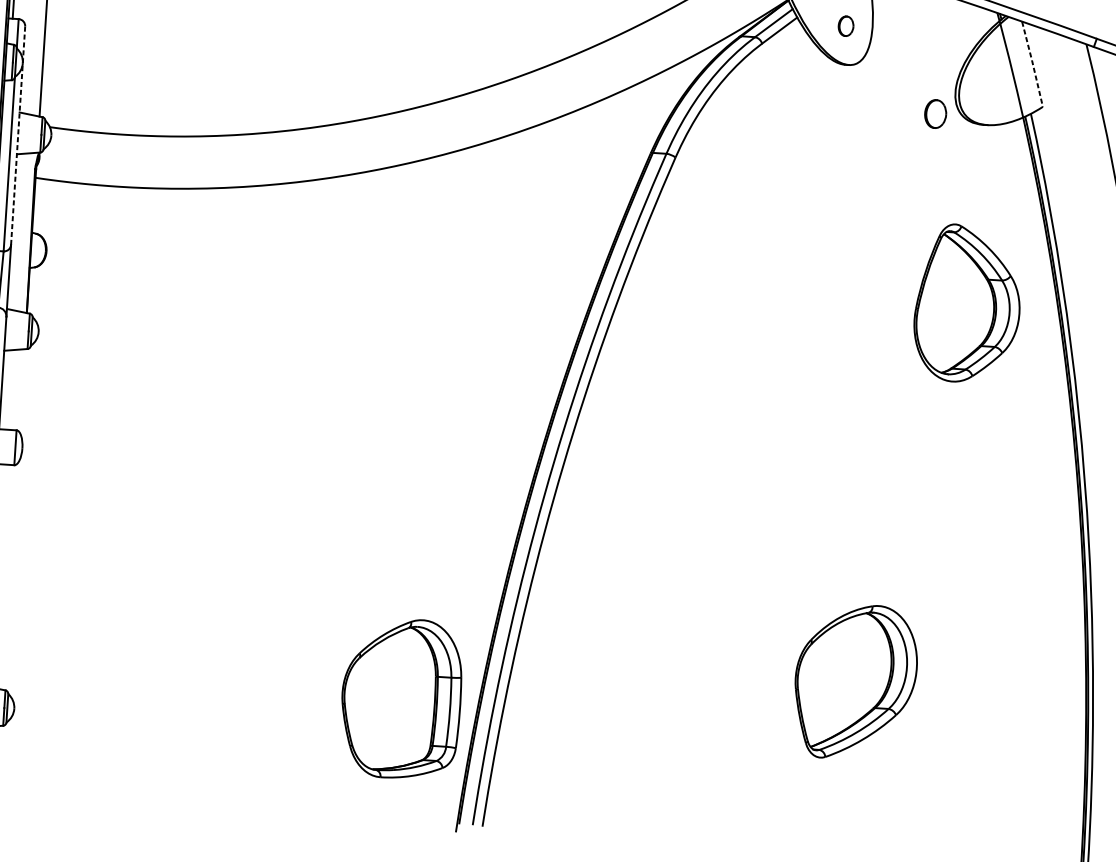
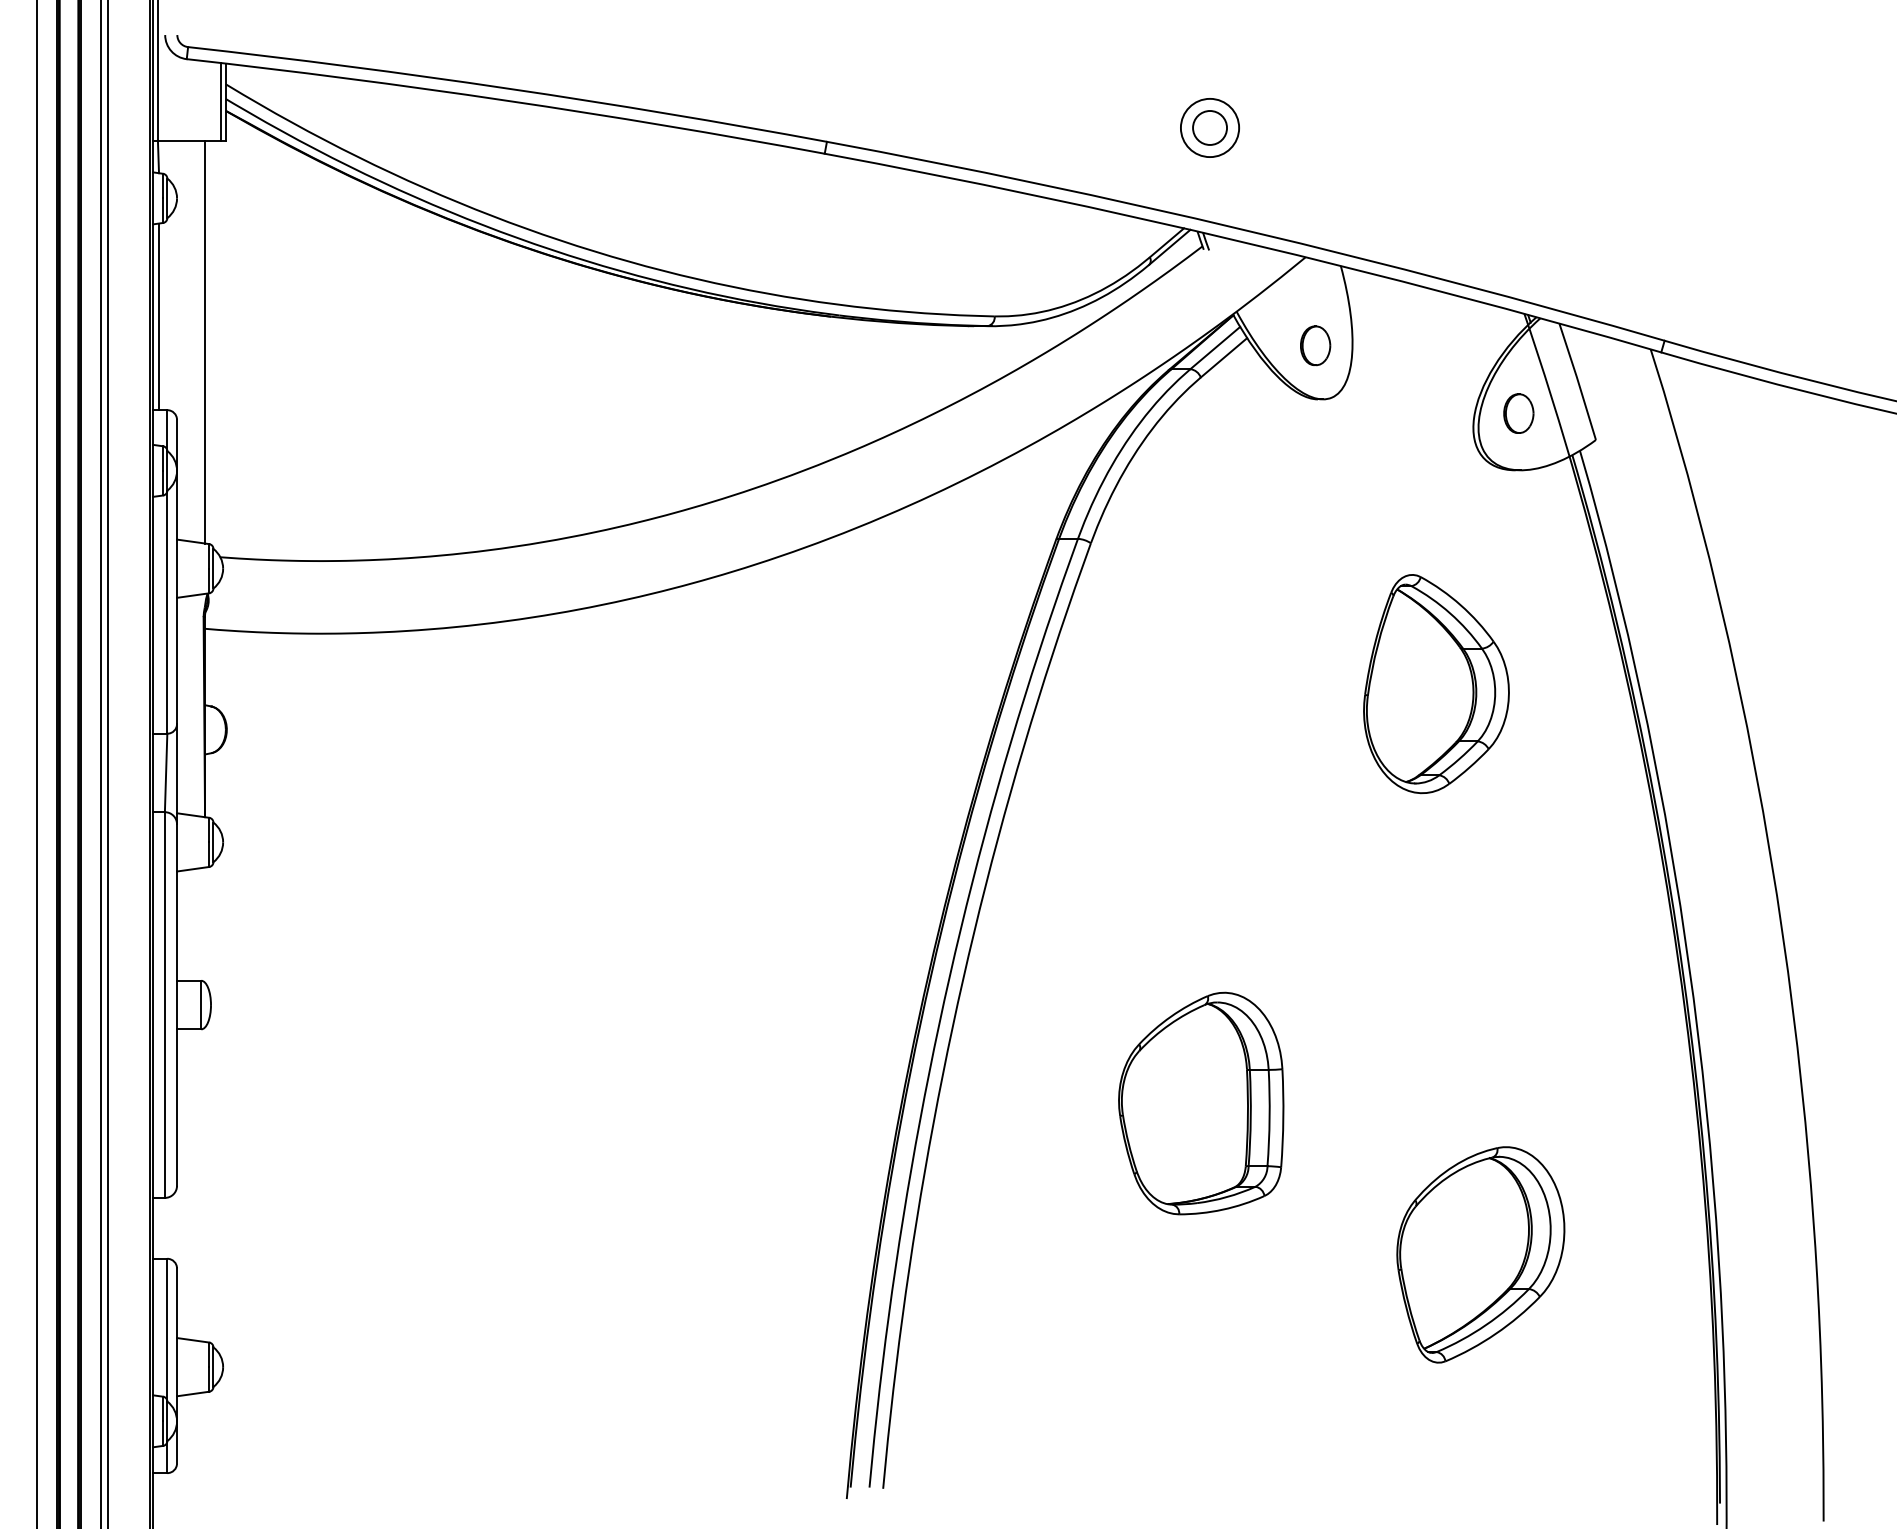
part: (845, 25) -> (1315, 345), size x1.43
line: (1033, 64) -> (1578, 381), dashed -> solid
part: (935, 113) -> (1518, 413), moved
line: (18, 135) -> (177, 571), dashed -> solid
part: (967, 304) -> (1436, 684), moved
part: (855, 681) -> (1480, 1254), moved
part: (401, 698) -> (1201, 1103), moved

